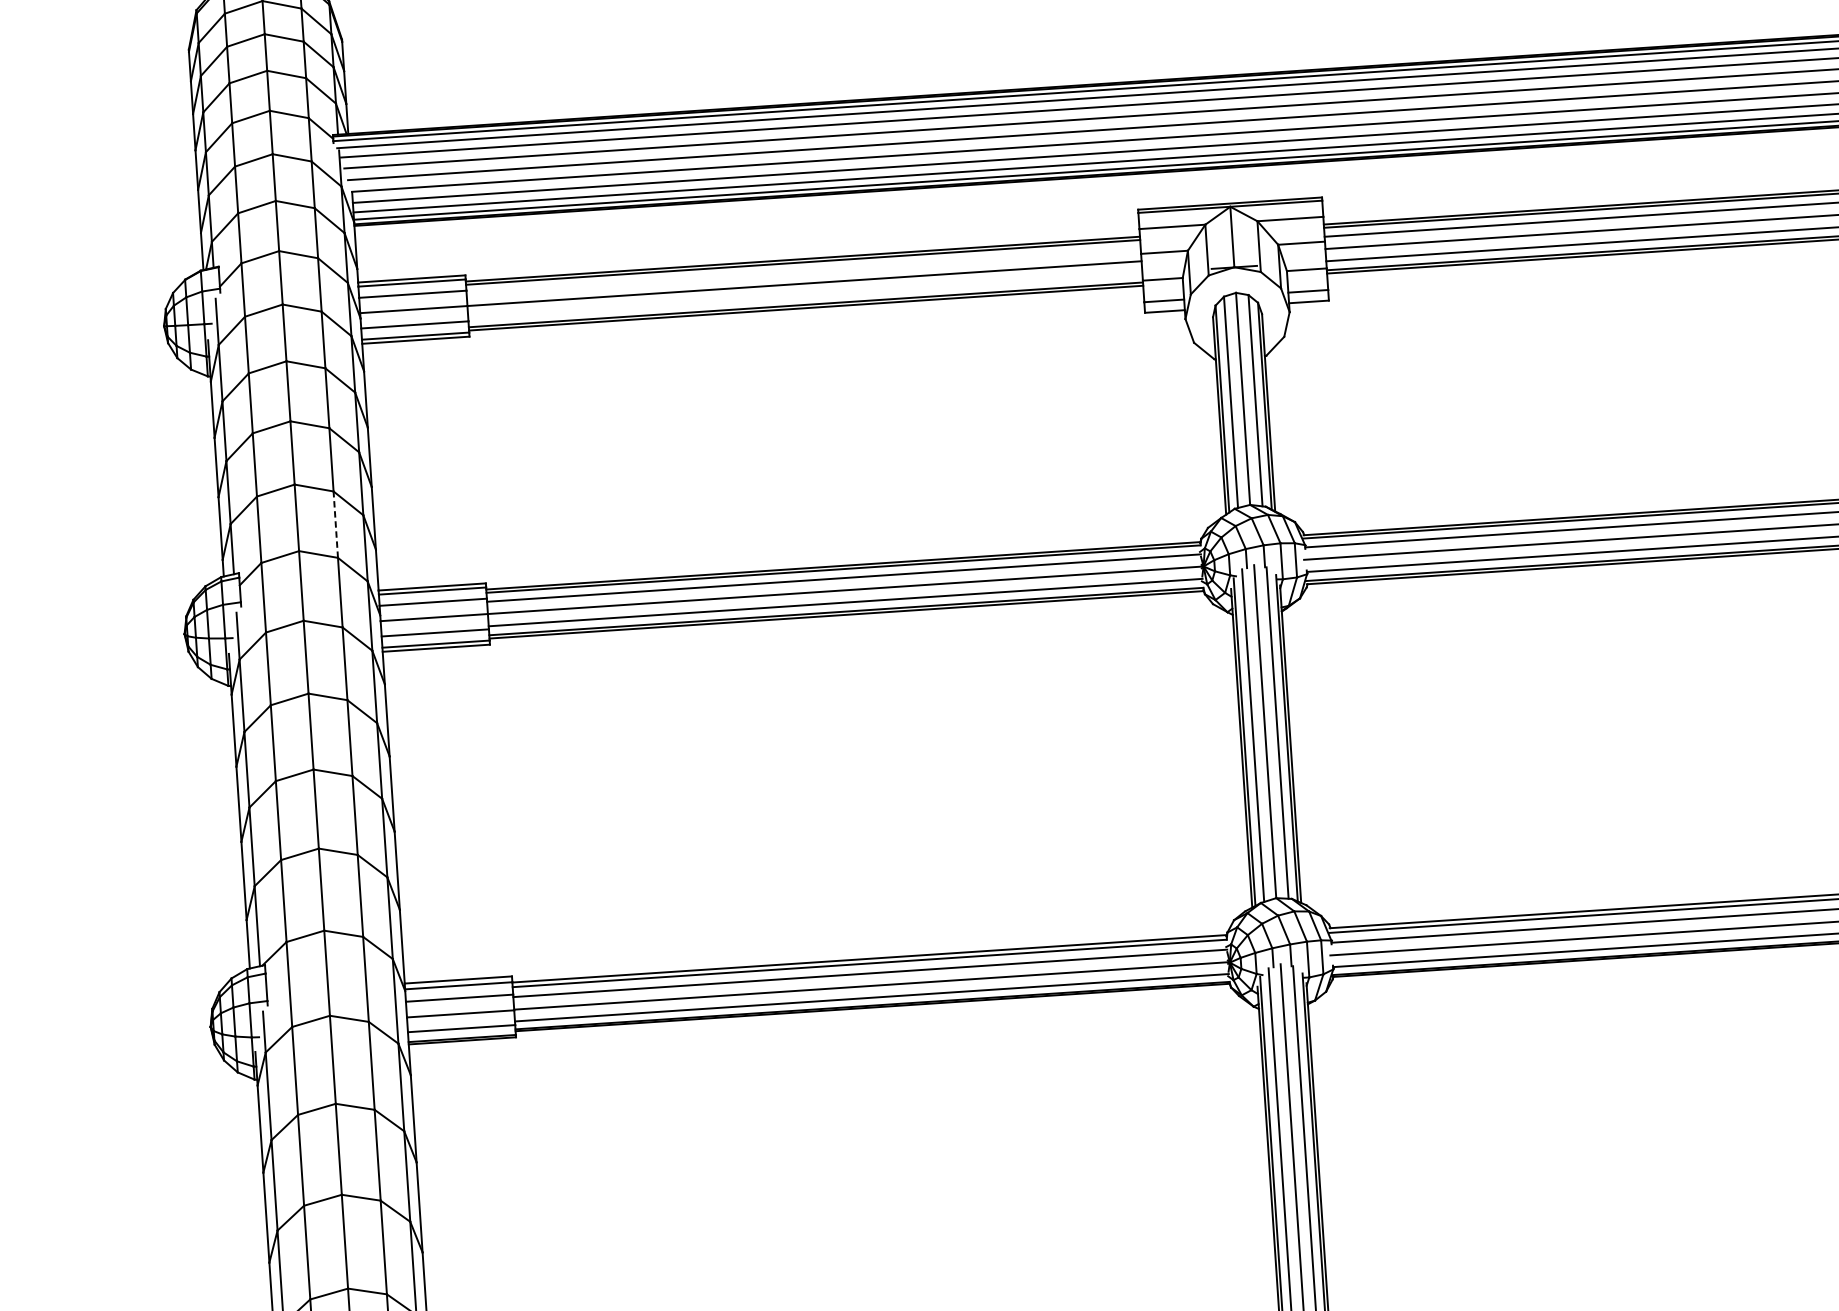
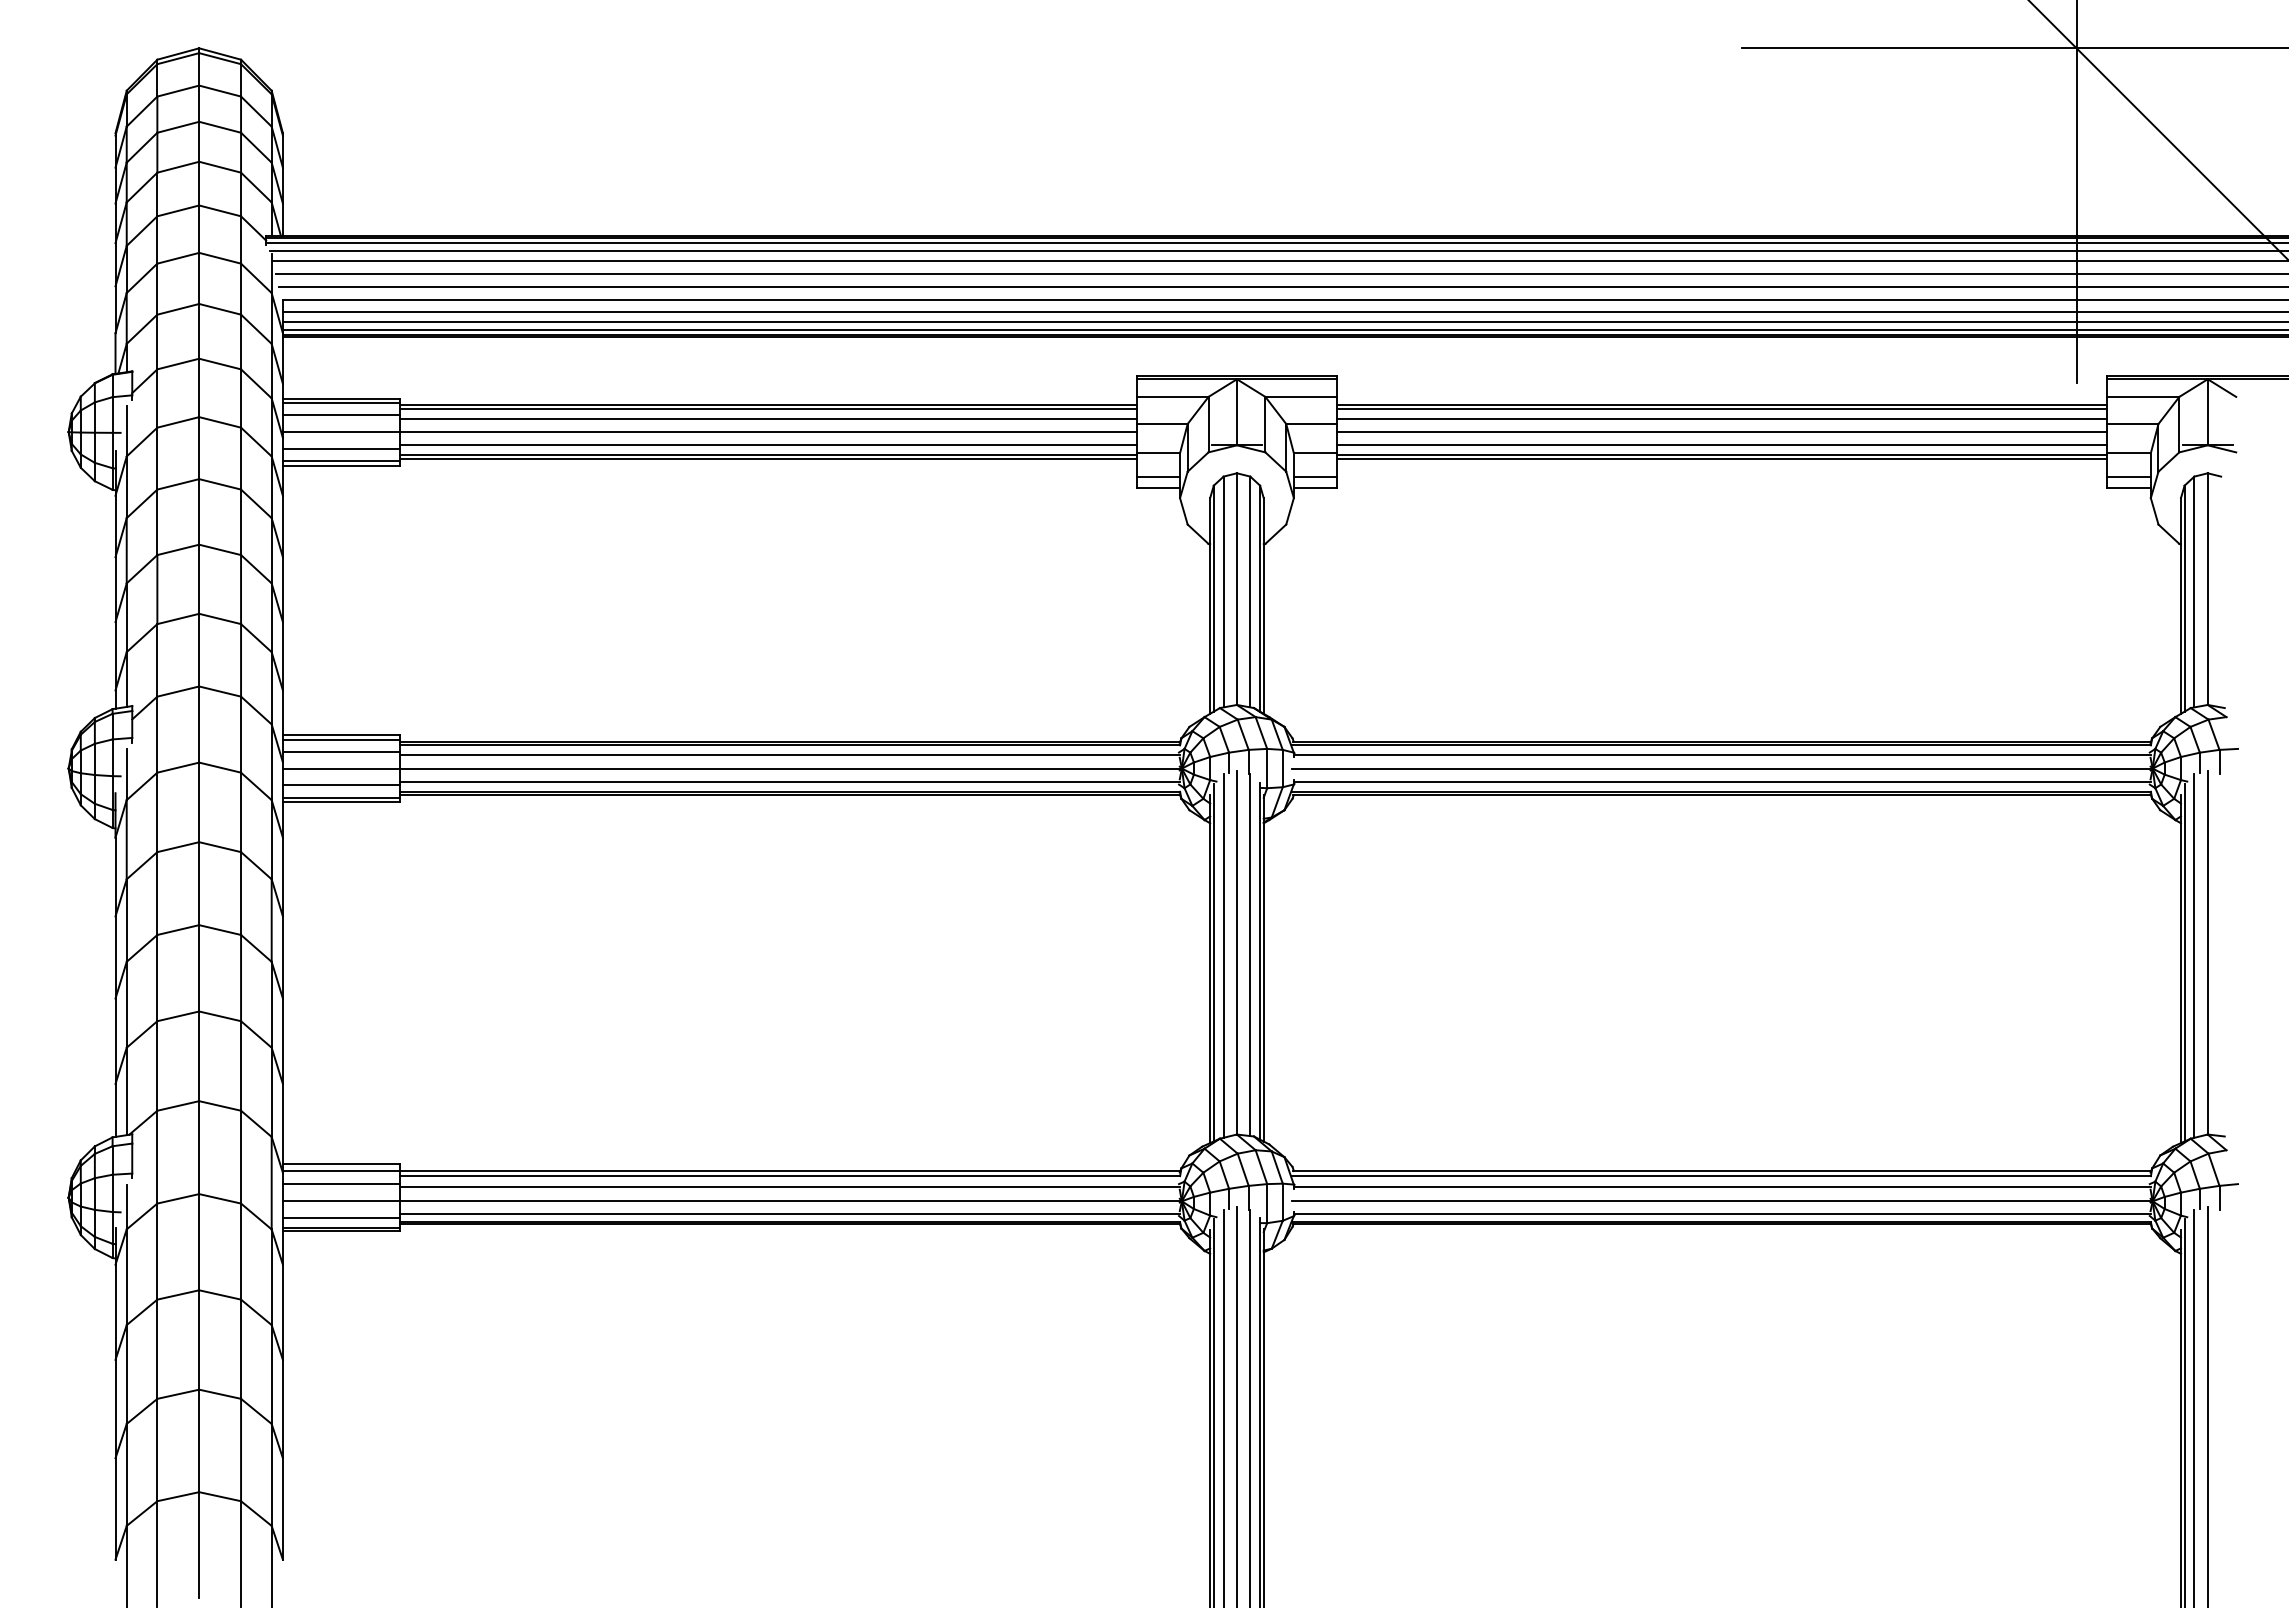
line: (803, 271) -> (768, 418), added
line: (805, 295) -> (768, 445), added
line: (336, 523) -> (241, 659), dashed -> solid

